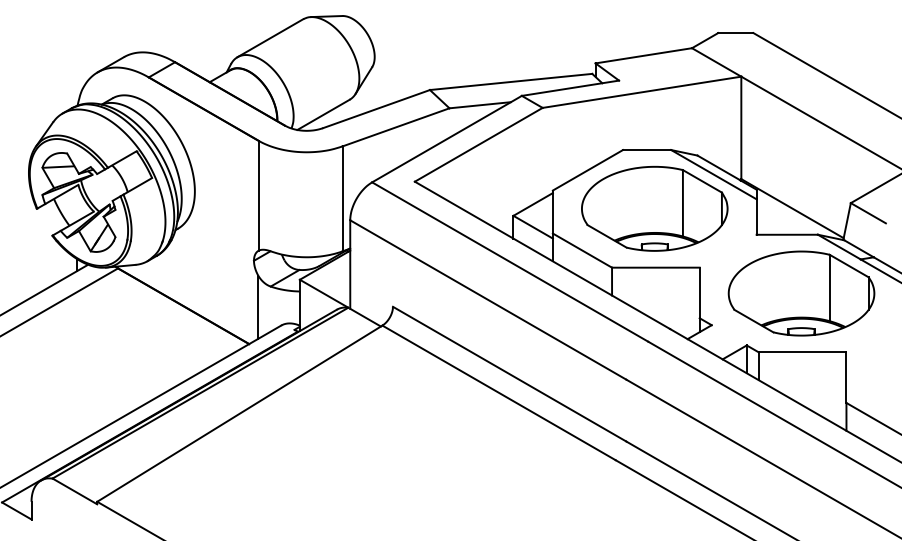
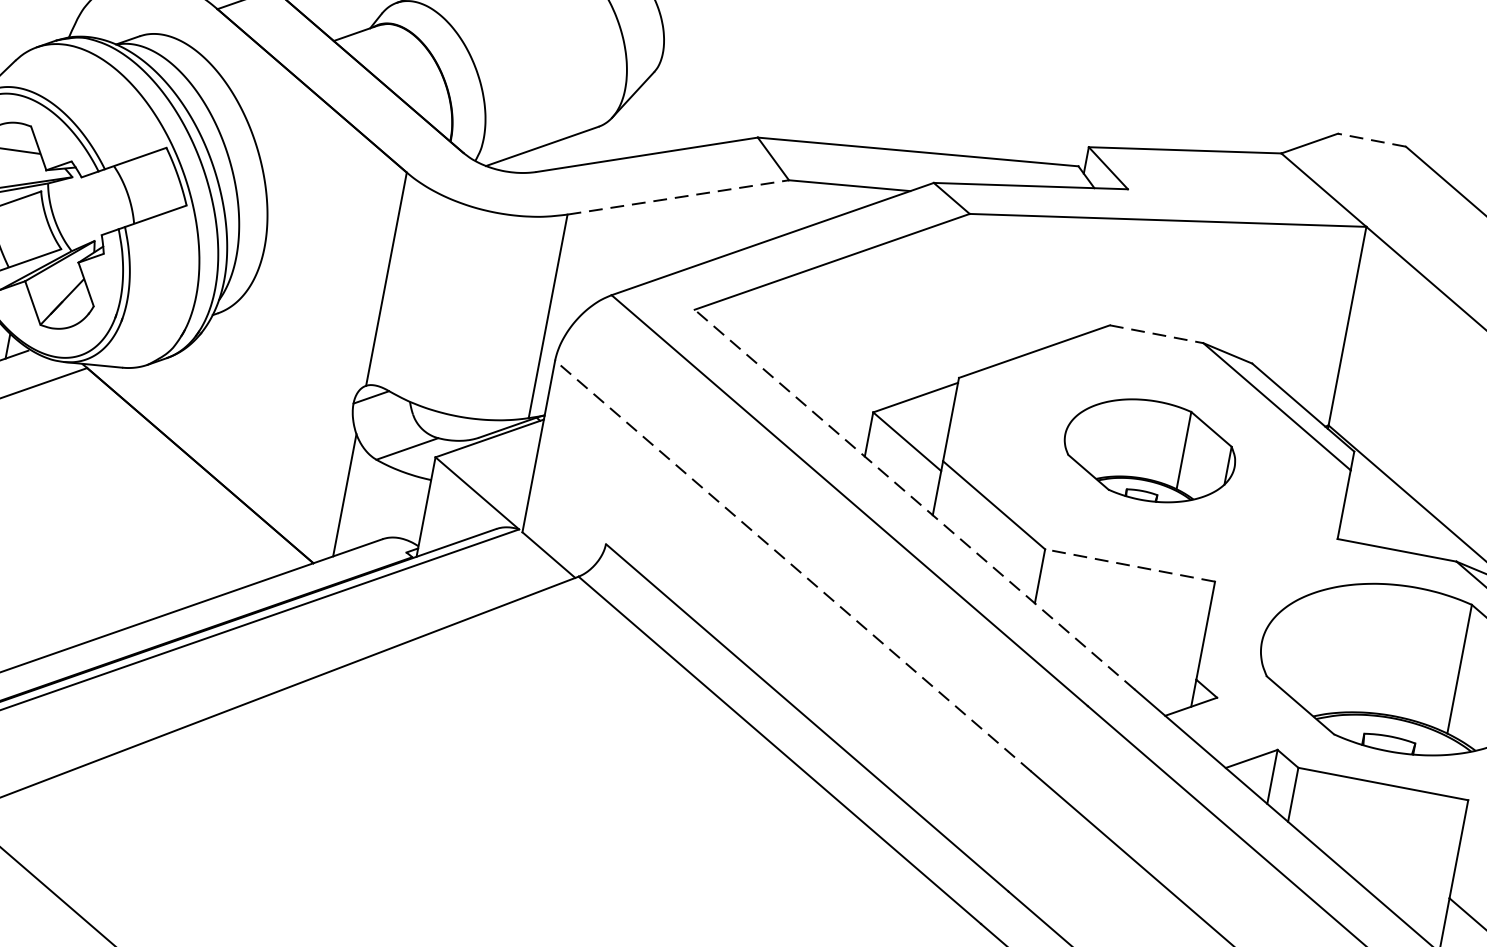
line: (735, 33) -> (1371, 140), solid -> dashed
line: (396, 127) -> (679, 197), solid -> dashed
line: (647, 150) -> (1157, 335), solid -> dashed
part: (654, 208) -> (1149, 450), size x0.6
line: (542, 255) -> (914, 499), solid -> dashed
line: (655, 267) -> (1129, 565), solid -> dashed
line: (487, 299) -> (791, 564), solid -> dashed

